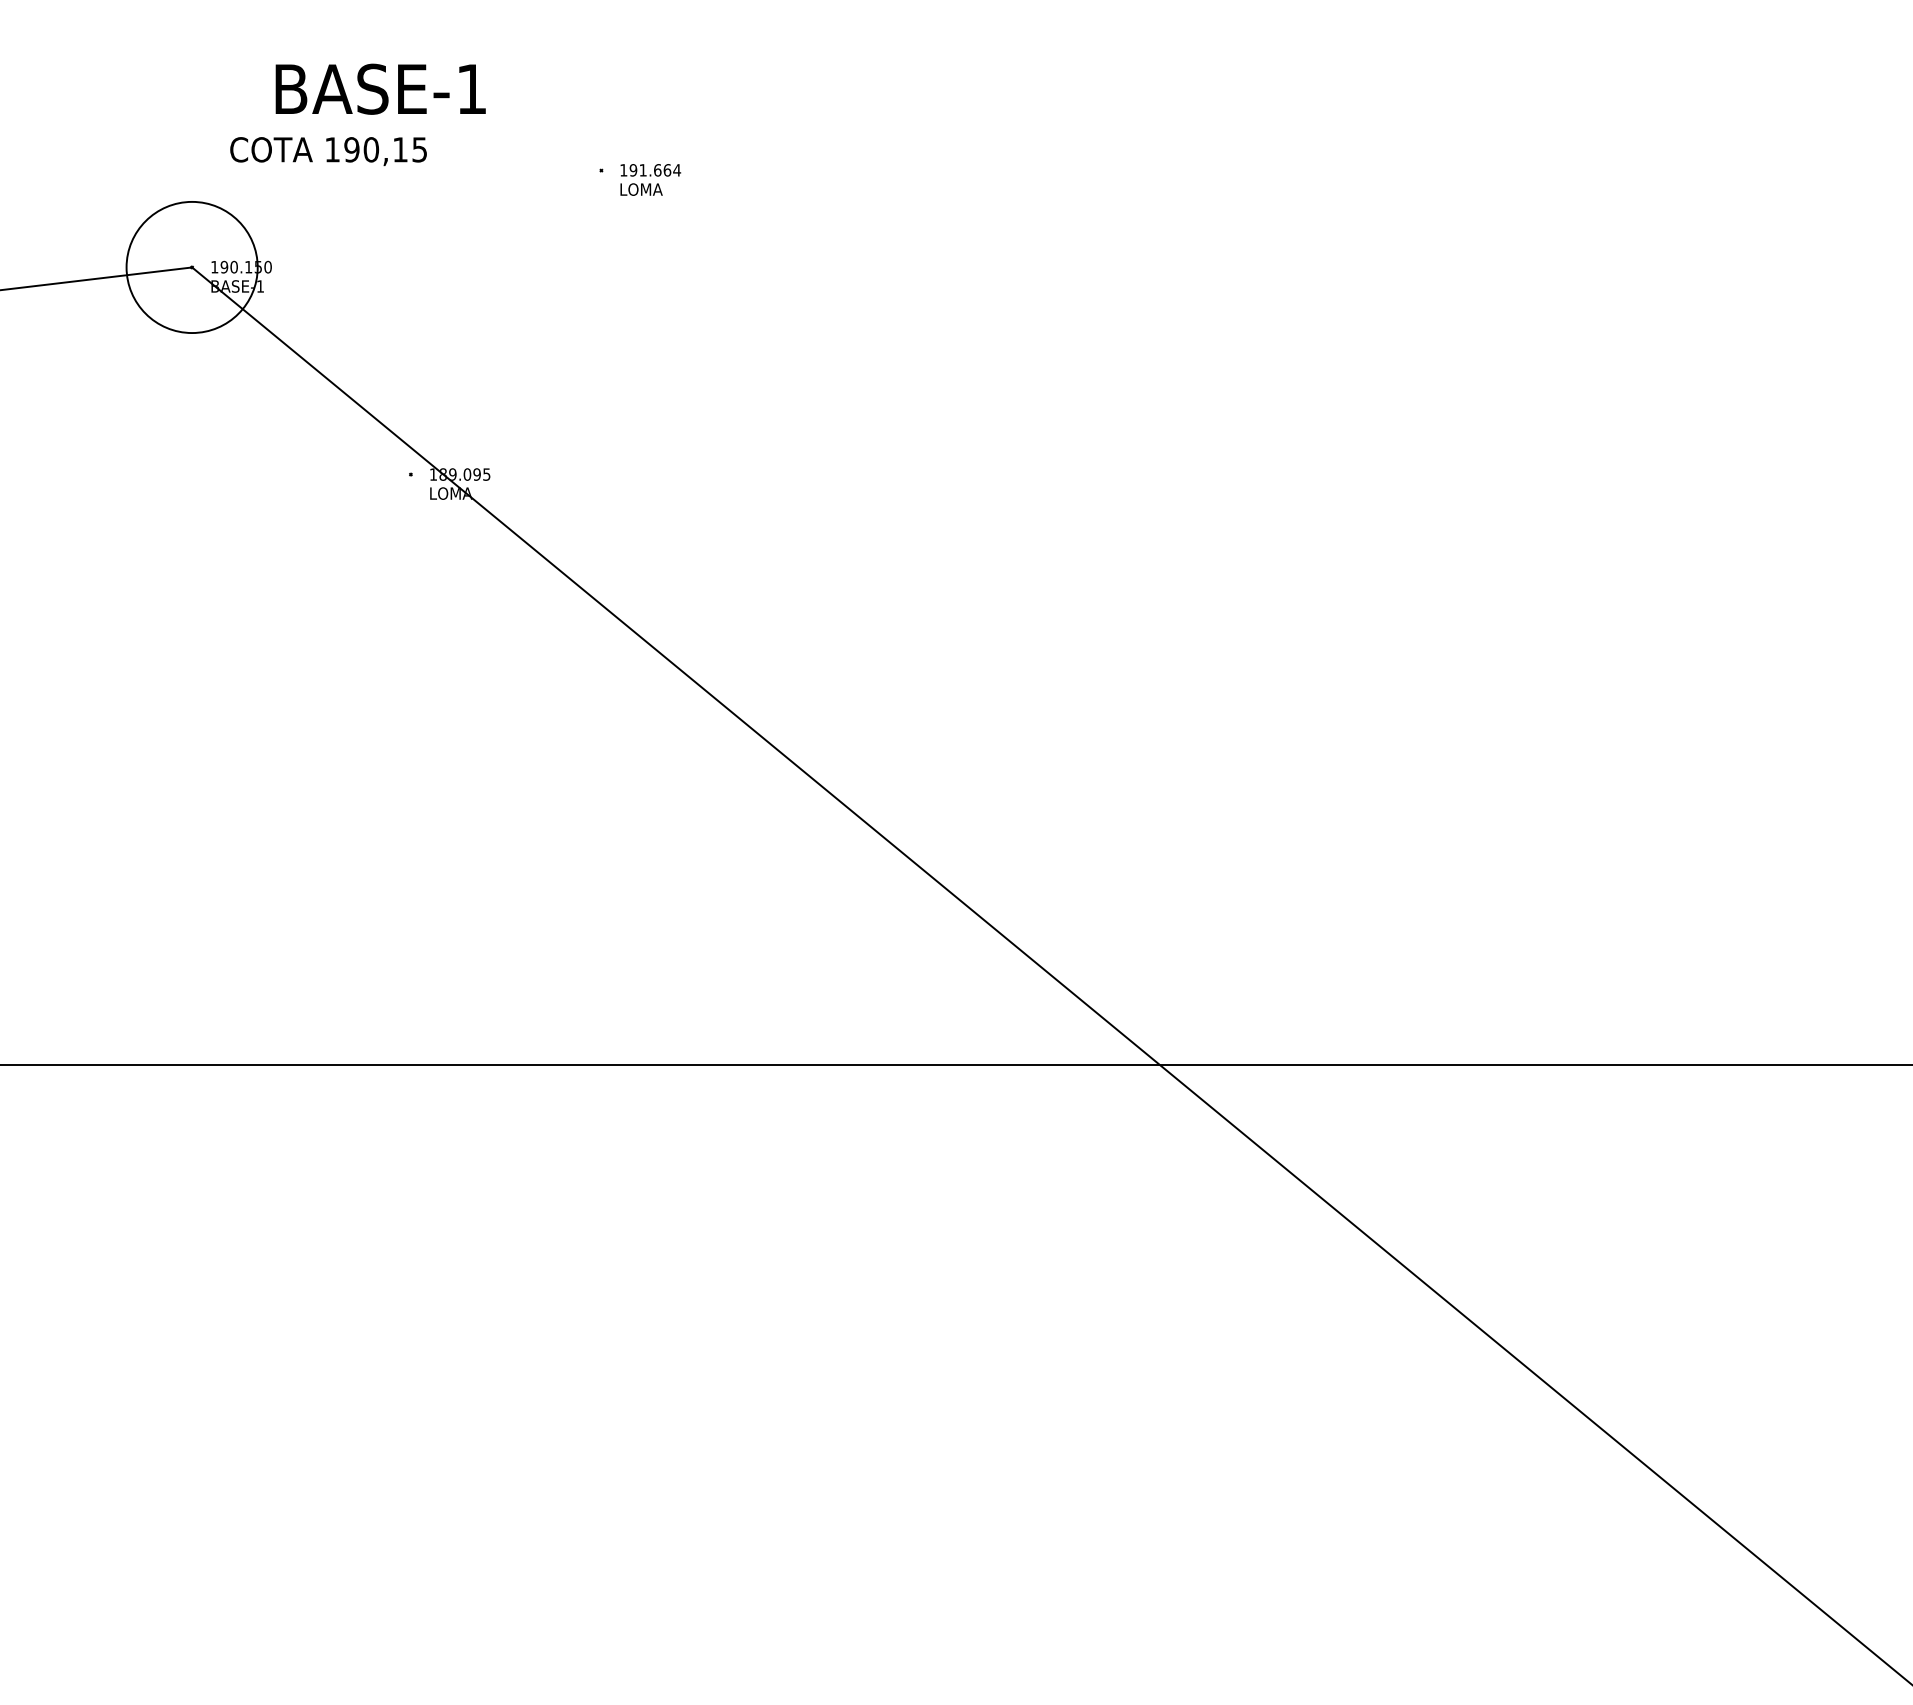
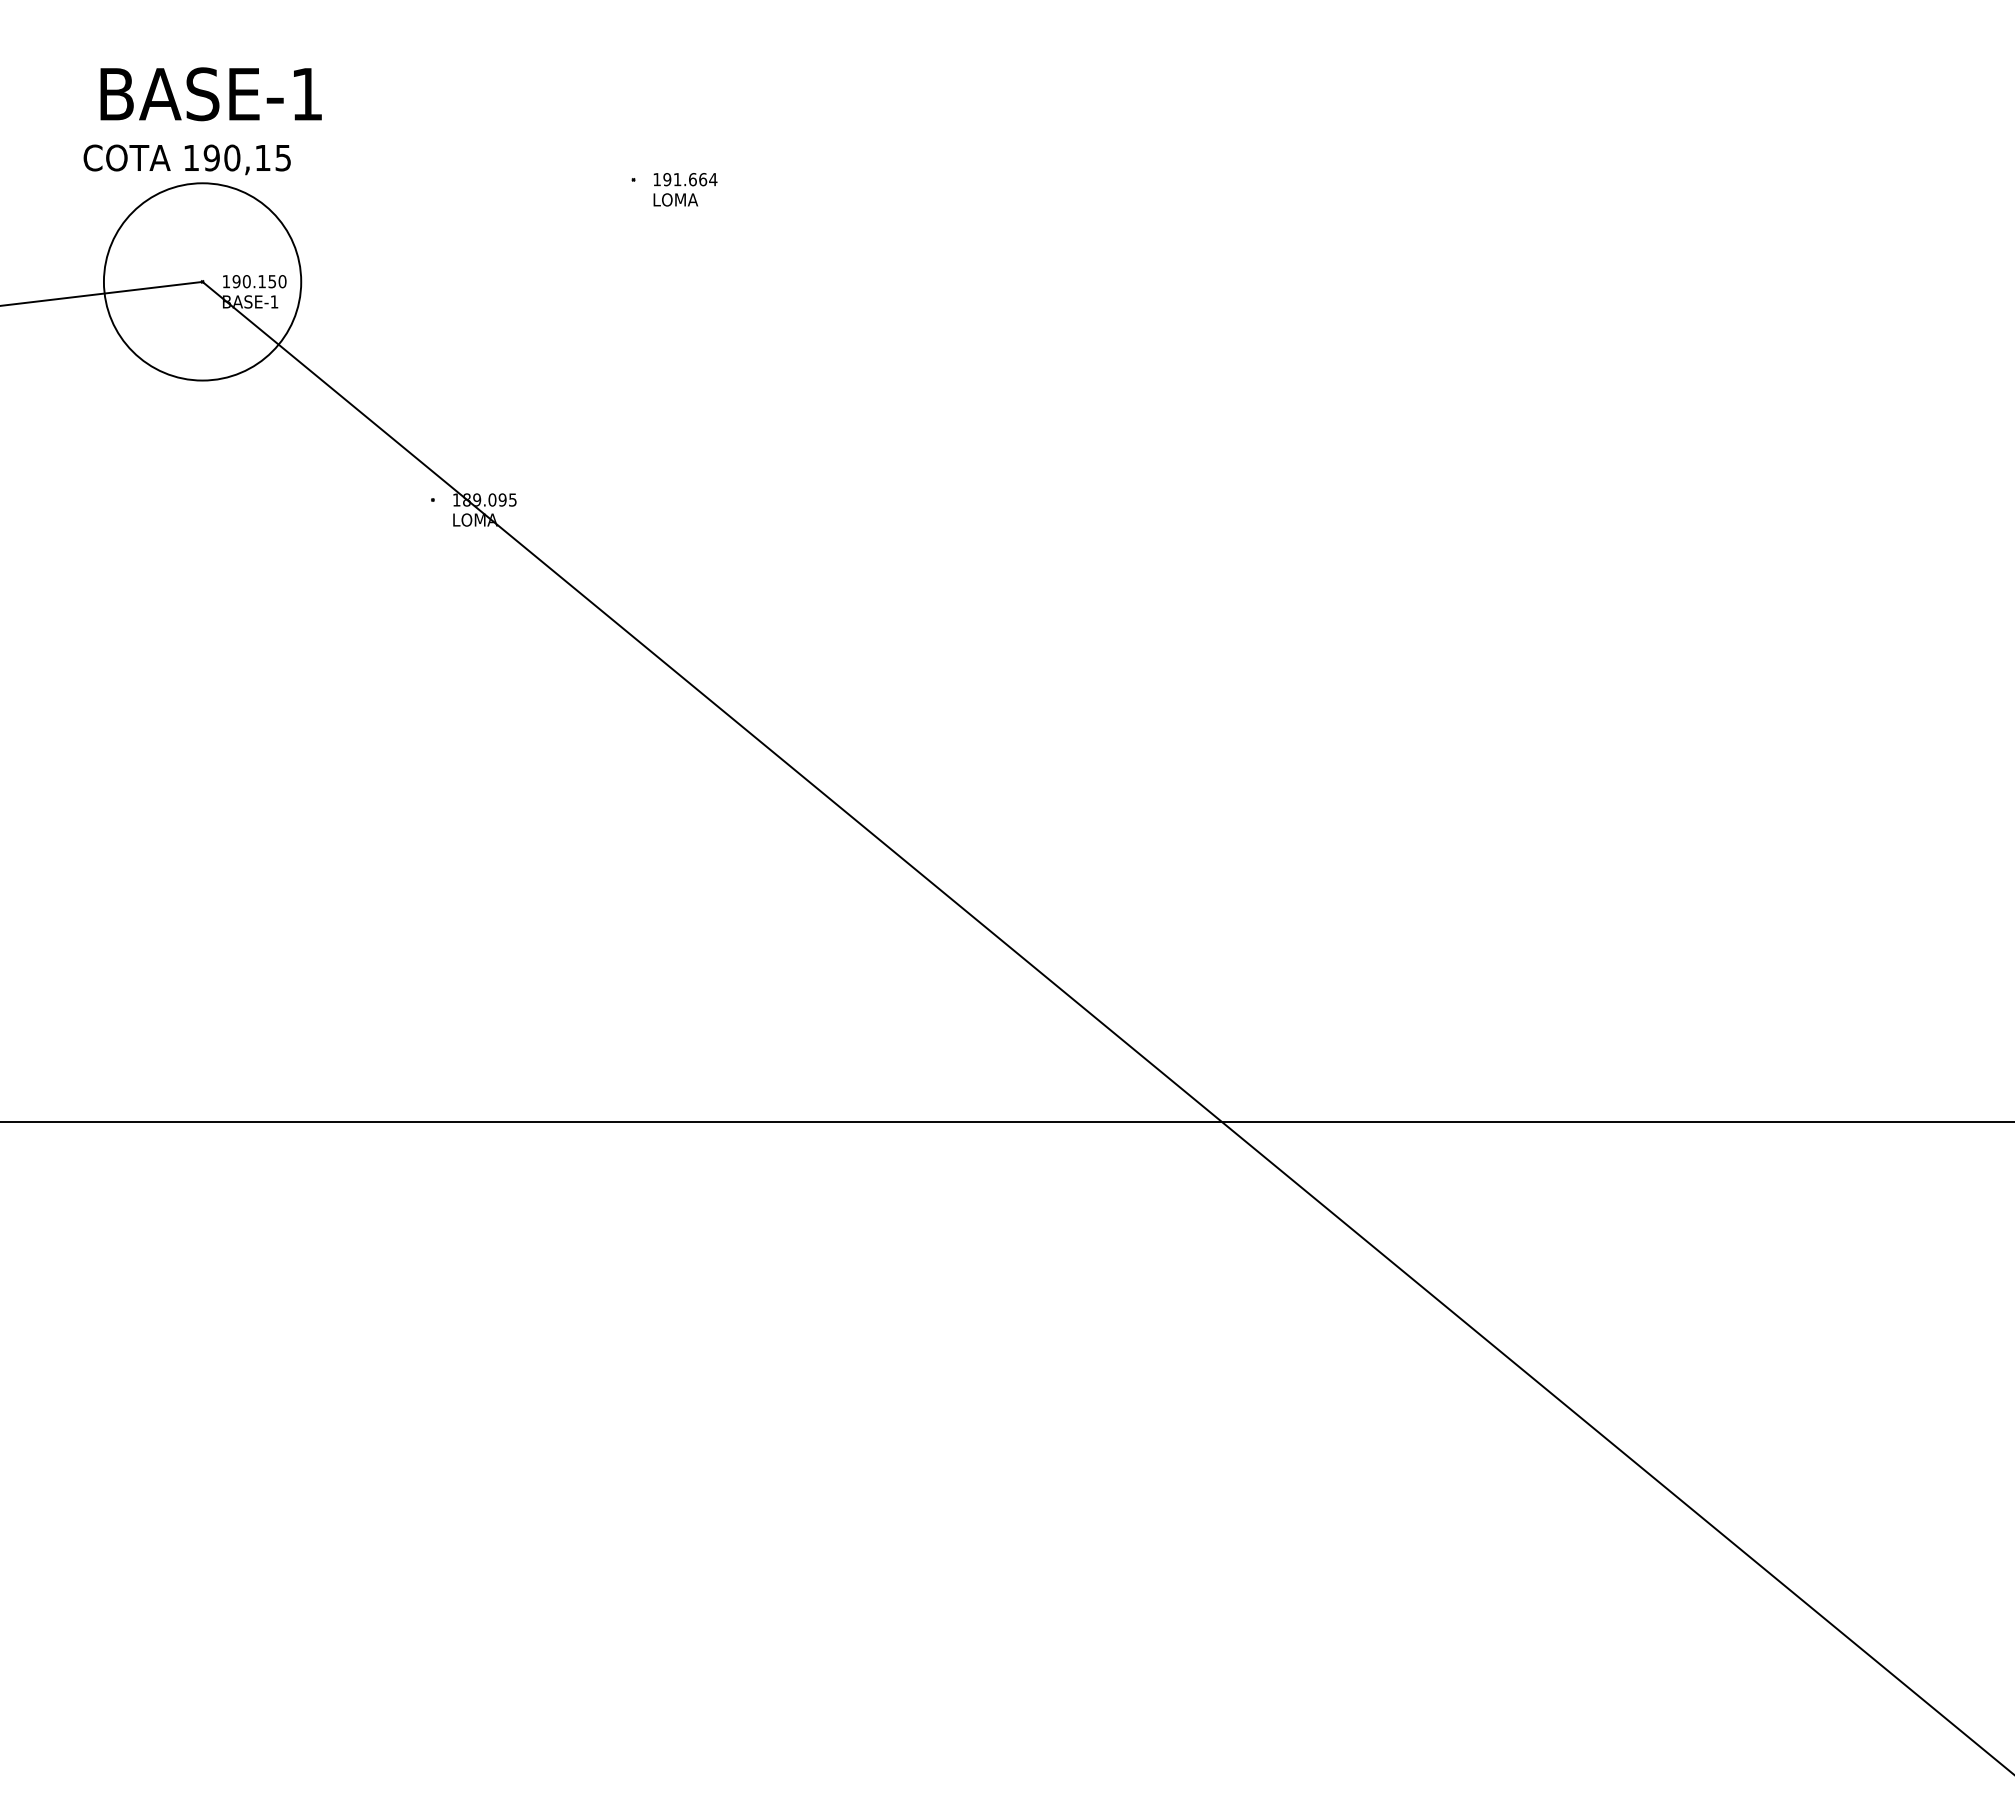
text: (380, 89) -> (210, 94), moved
text: (327, 151) -> (186, 159), moved
circle: (192, 267) -> (202, 281), size x1.43

